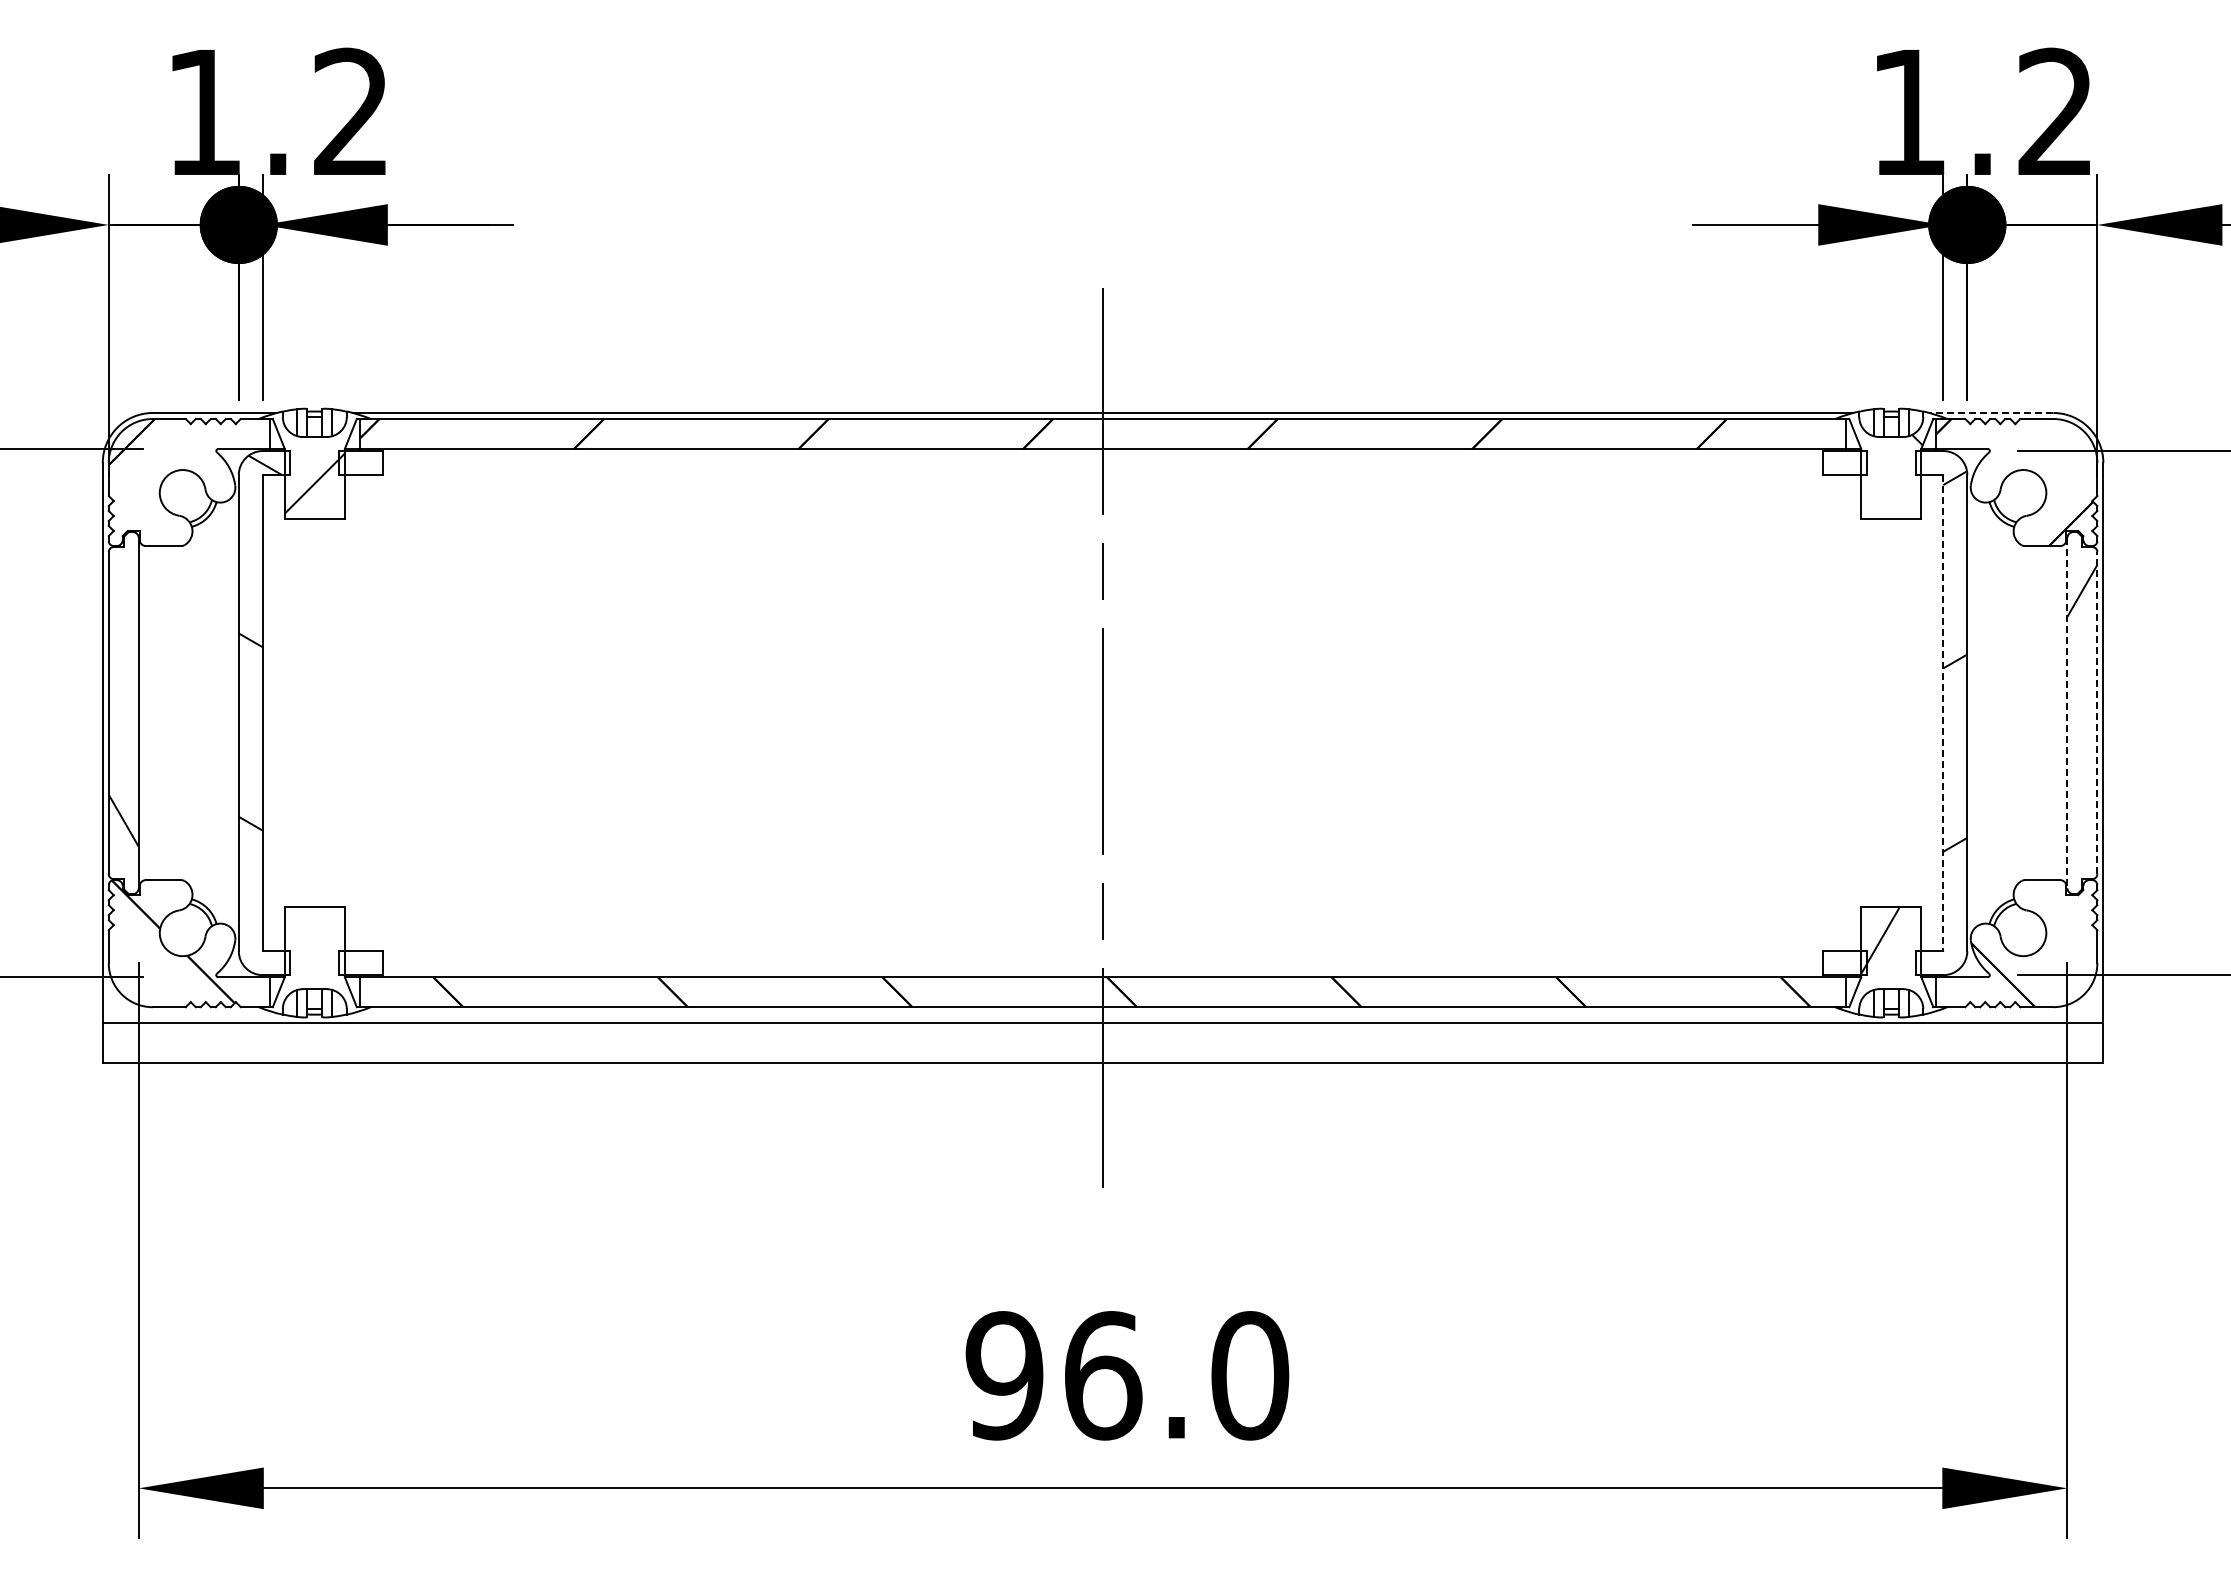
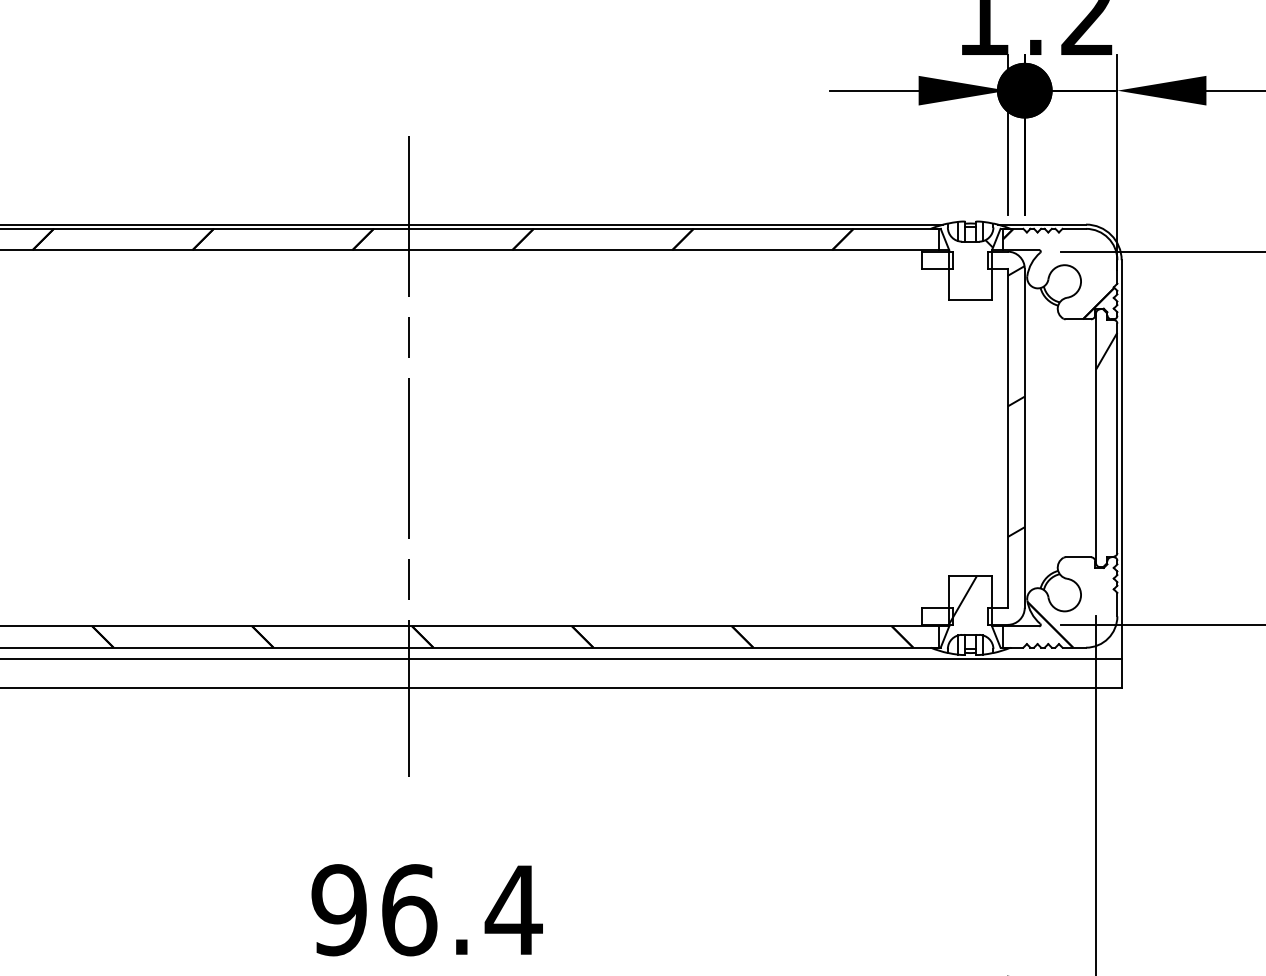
line: (1991, 413) -> (1041, 224), dashed -> solid
line: (2097, 712) -> (1117, 437), dashed -> solid
line: (1943, 713) -> (1007, 438), dashed -> solid
line: (2067, 713) -> (1096, 438), dashed -> solid
text: (1249, 1375) -> (513, 909), 96.0 -> 96.4

